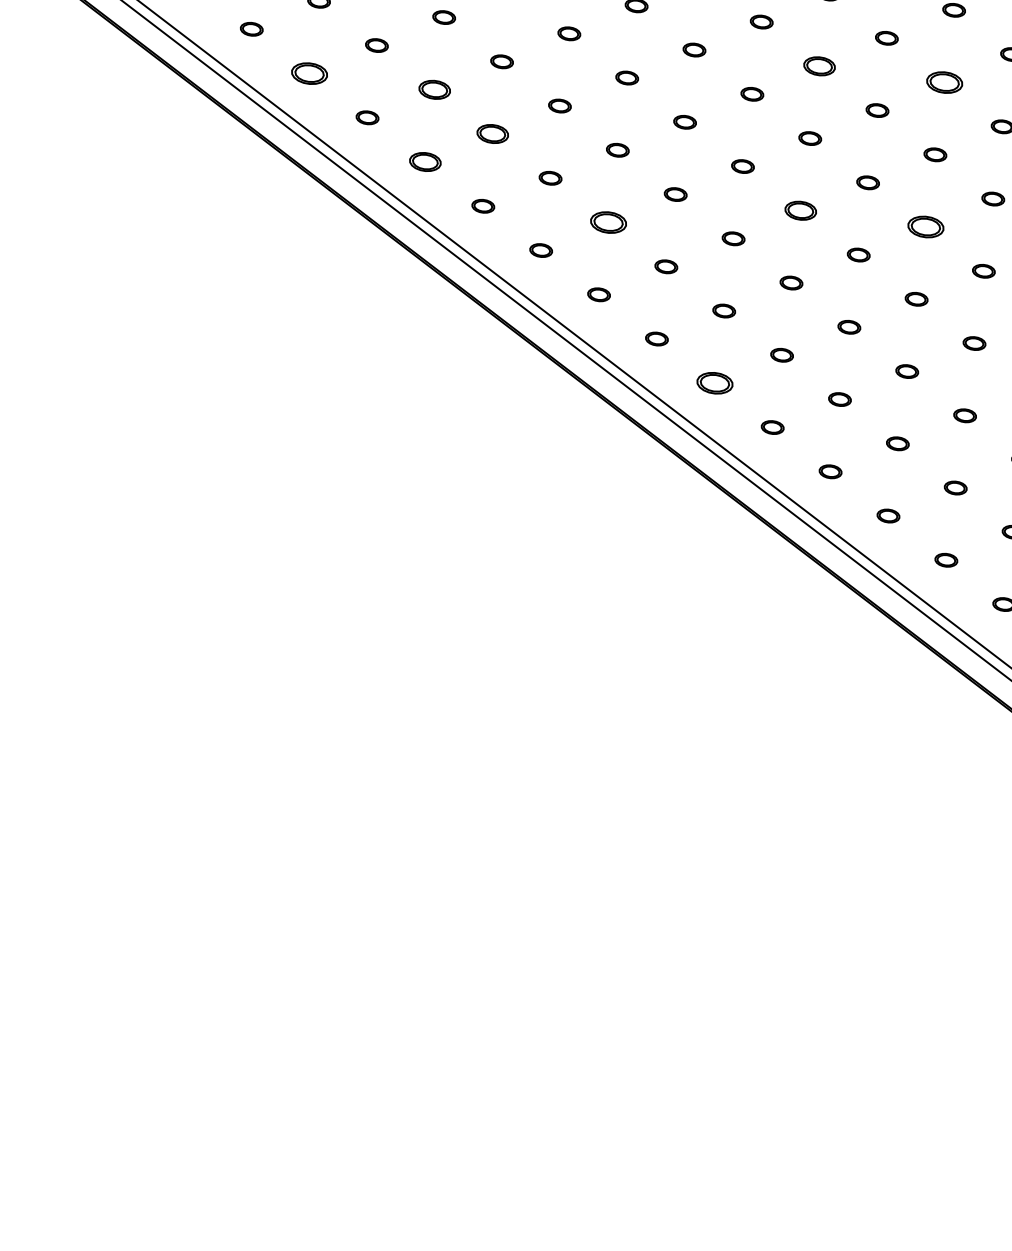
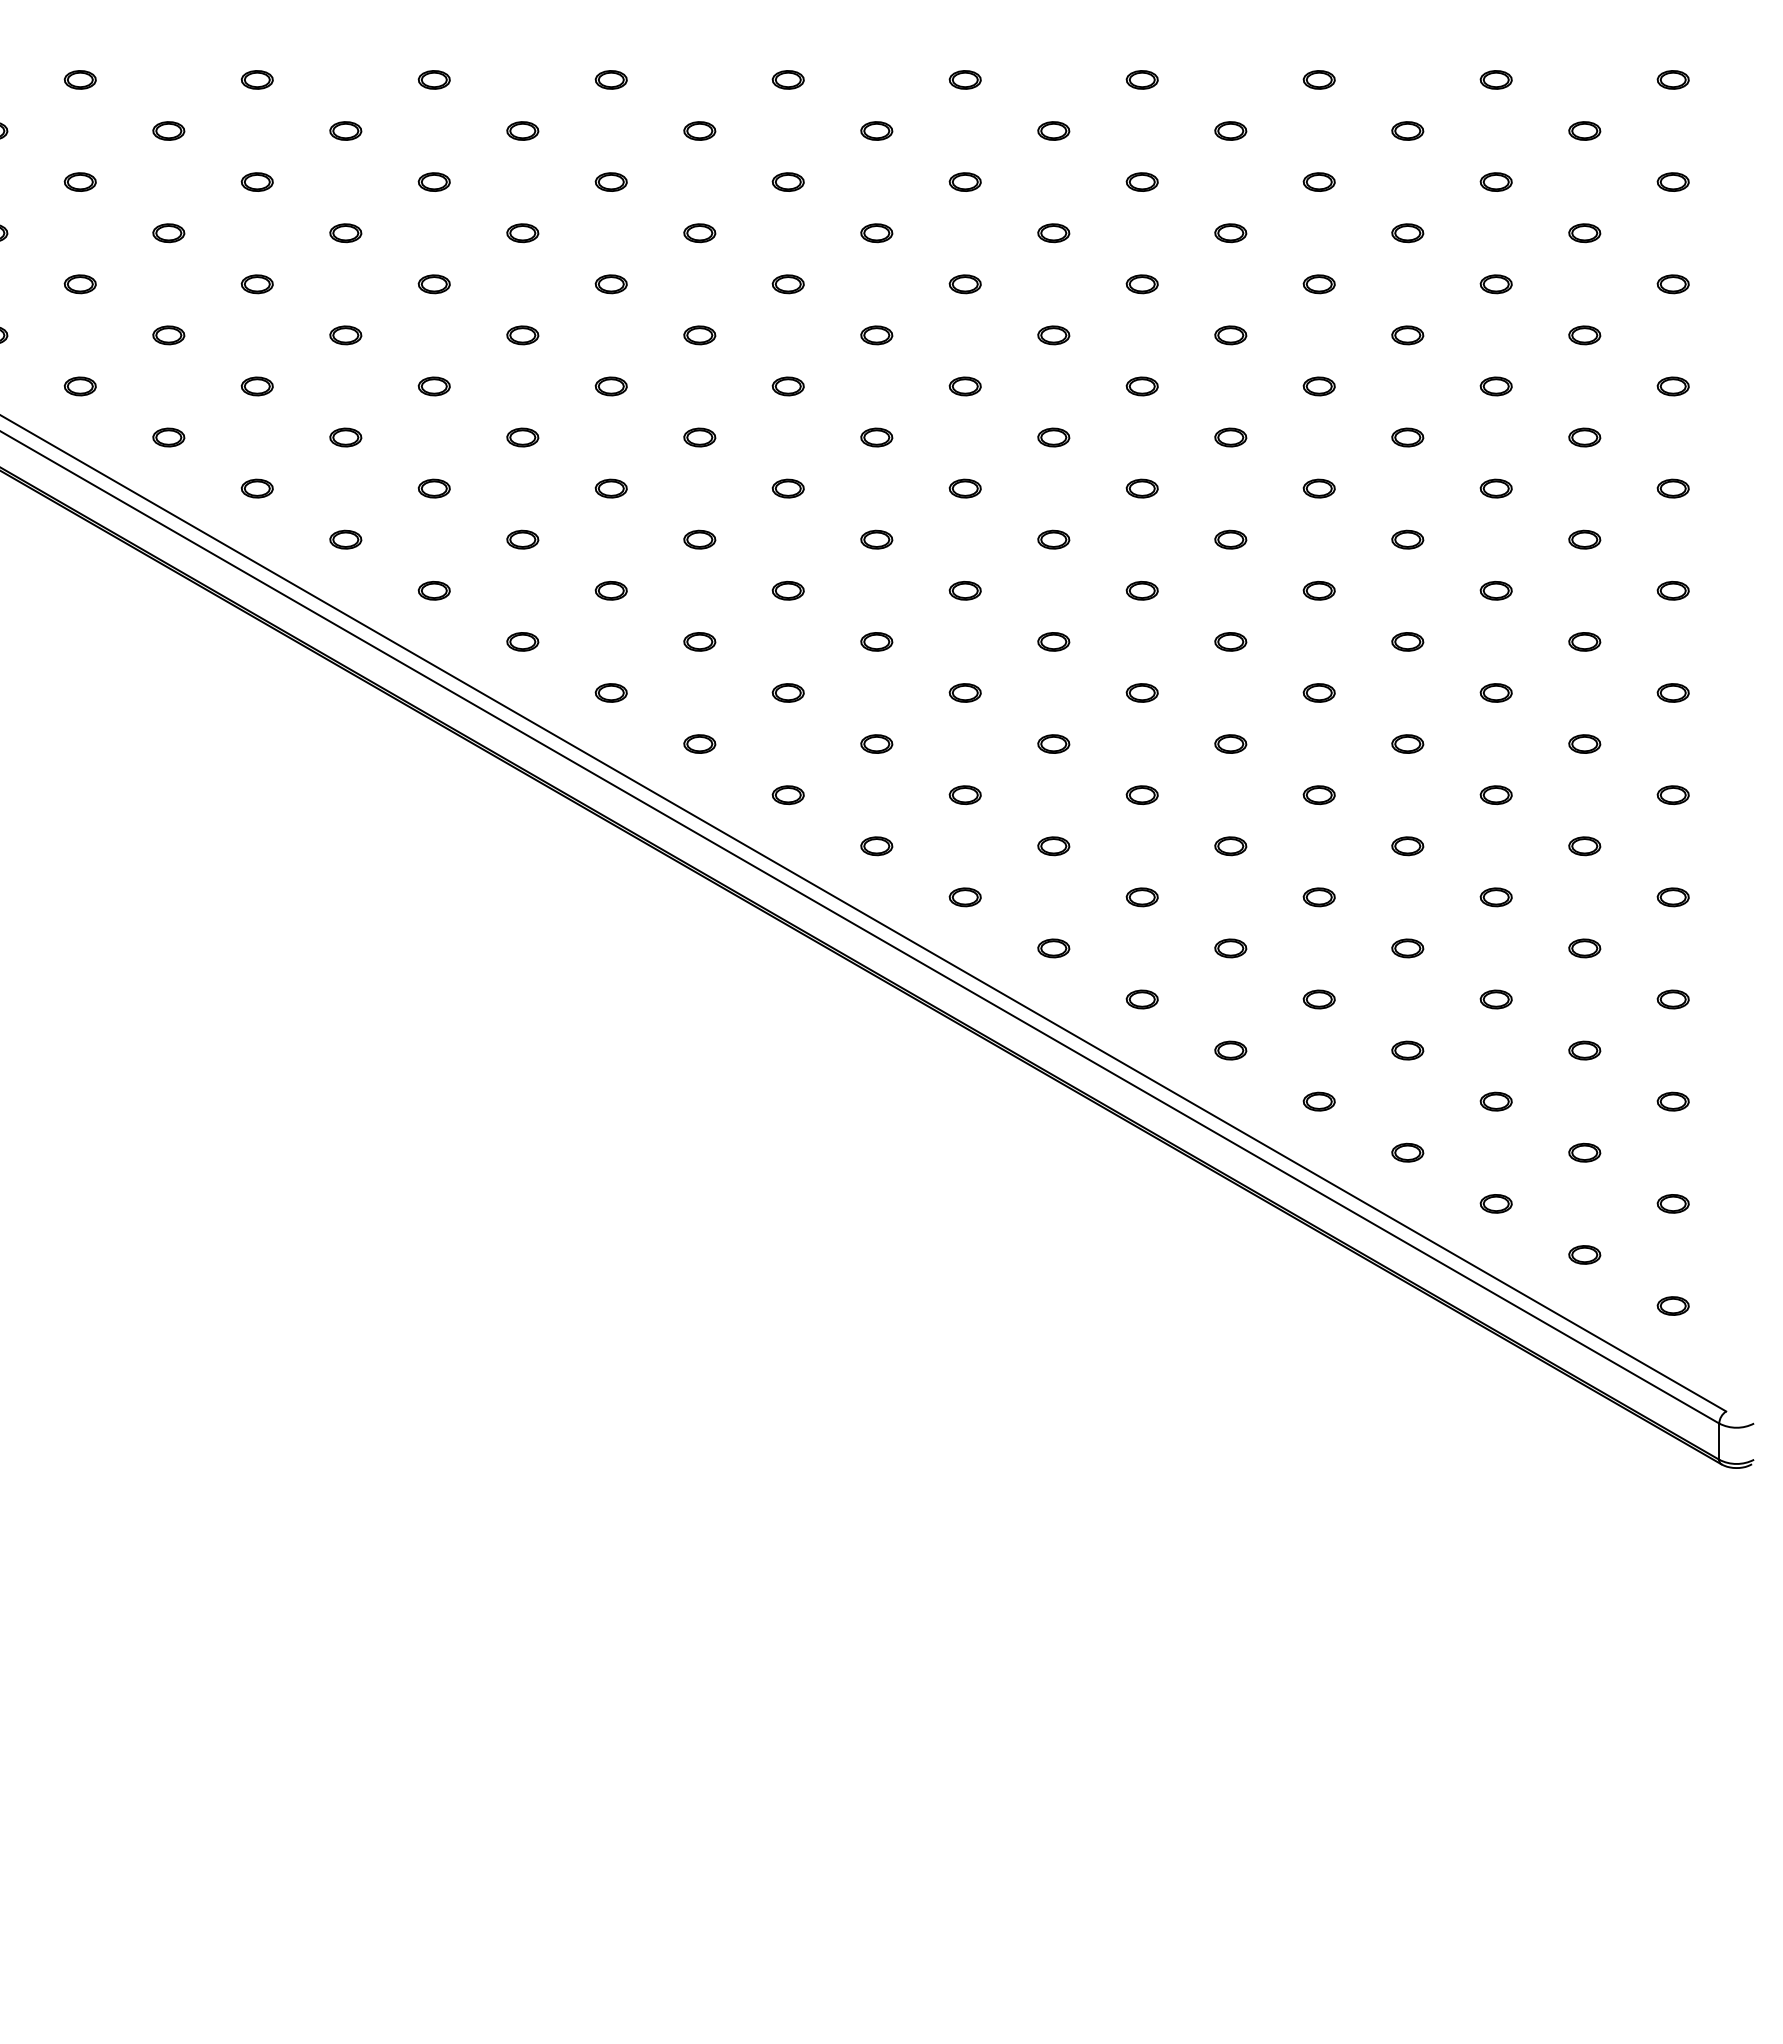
part: (819, 66) -> (1053, 437), size x0.71
part: (309, 73) -> (345, 539), size x0.62
part: (944, 82) -> (1230, 437), size x0.62
part: (434, 89) -> (522, 539), size x0.71
part: (492, 133) -> (610, 590), size x0.71
part: (425, 161) -> (522, 641), size x0.71
part: (800, 210) -> (1053, 641), size x0.71
part: (607, 222) -> (787, 692), size x0.62
part: (925, 226) -> (1230, 641), size x0.62
part: (714, 383) -> (964, 897), size x0.62

